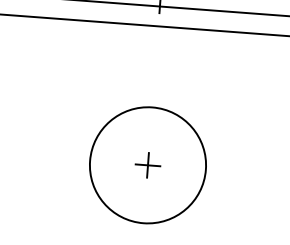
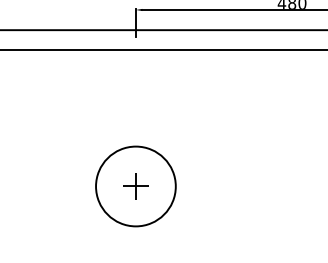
circle: (147, 165) -> (135, 186), size x0.7

